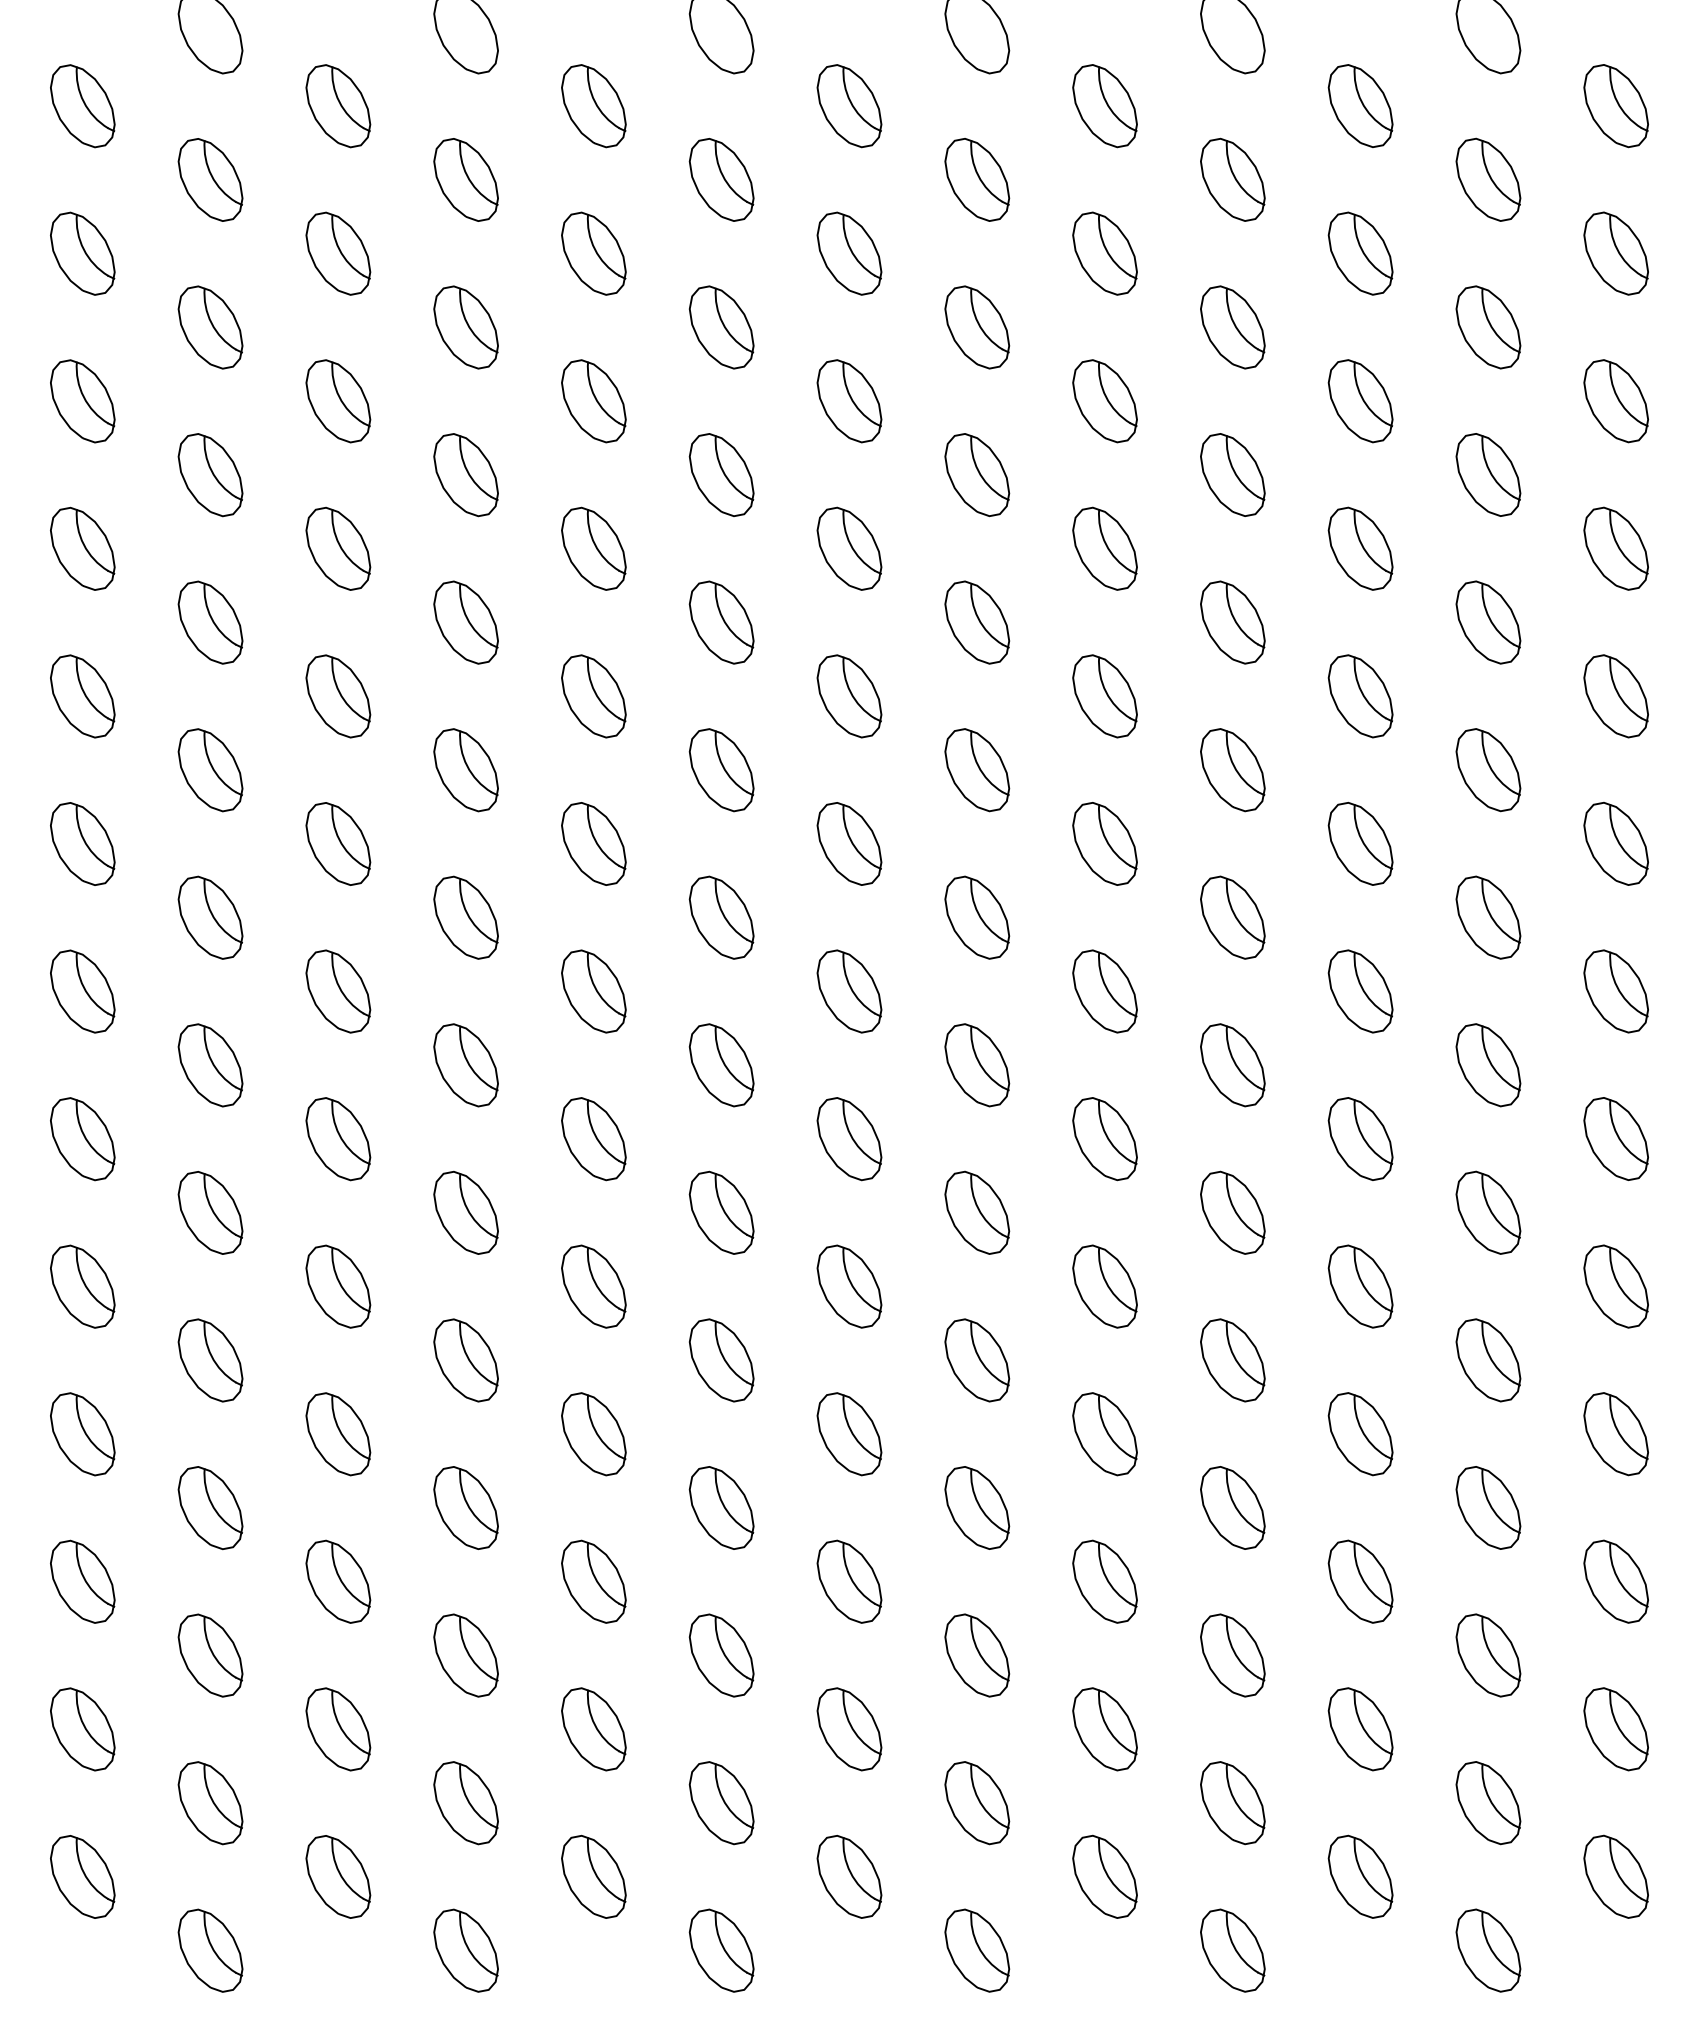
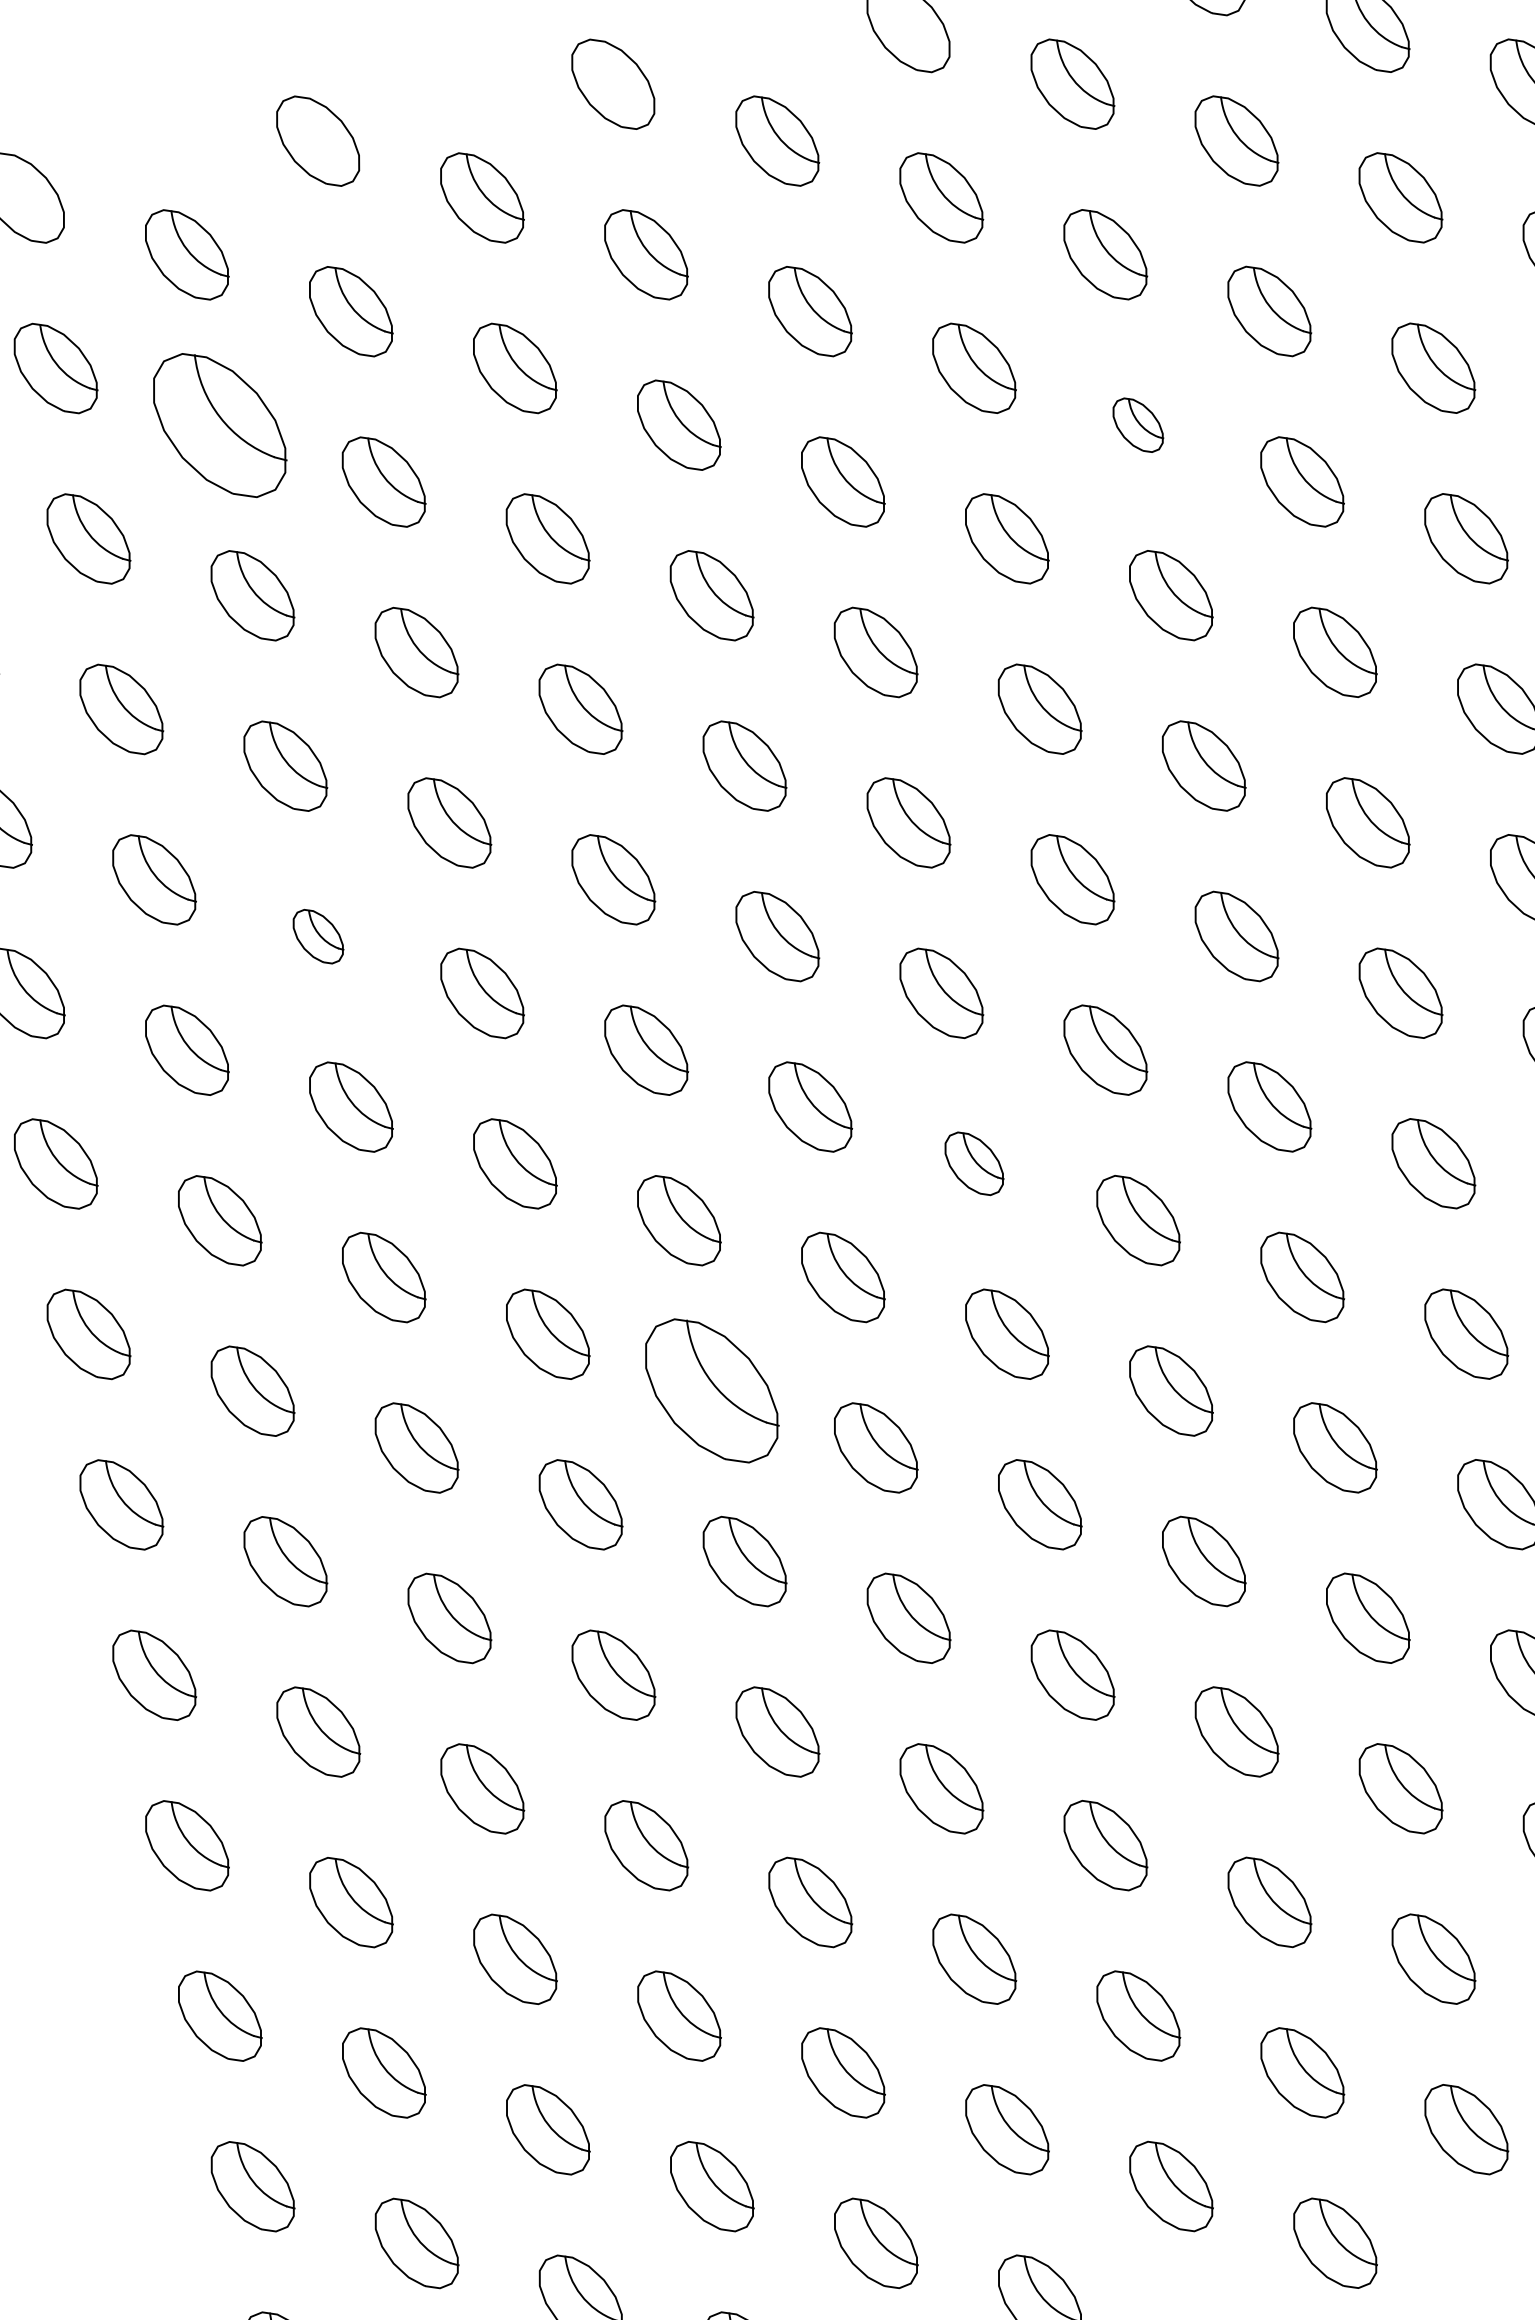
part: (338, 253) -> (219, 425), size x1.6
part: (1104, 401) -> (1137, 425), size x0.6
part: (338, 696) -> (318, 936), size x0.6
part: (849, 991) -> (974, 1163), size x0.7
part: (593, 1139) -> (711, 1391), size x1.6

